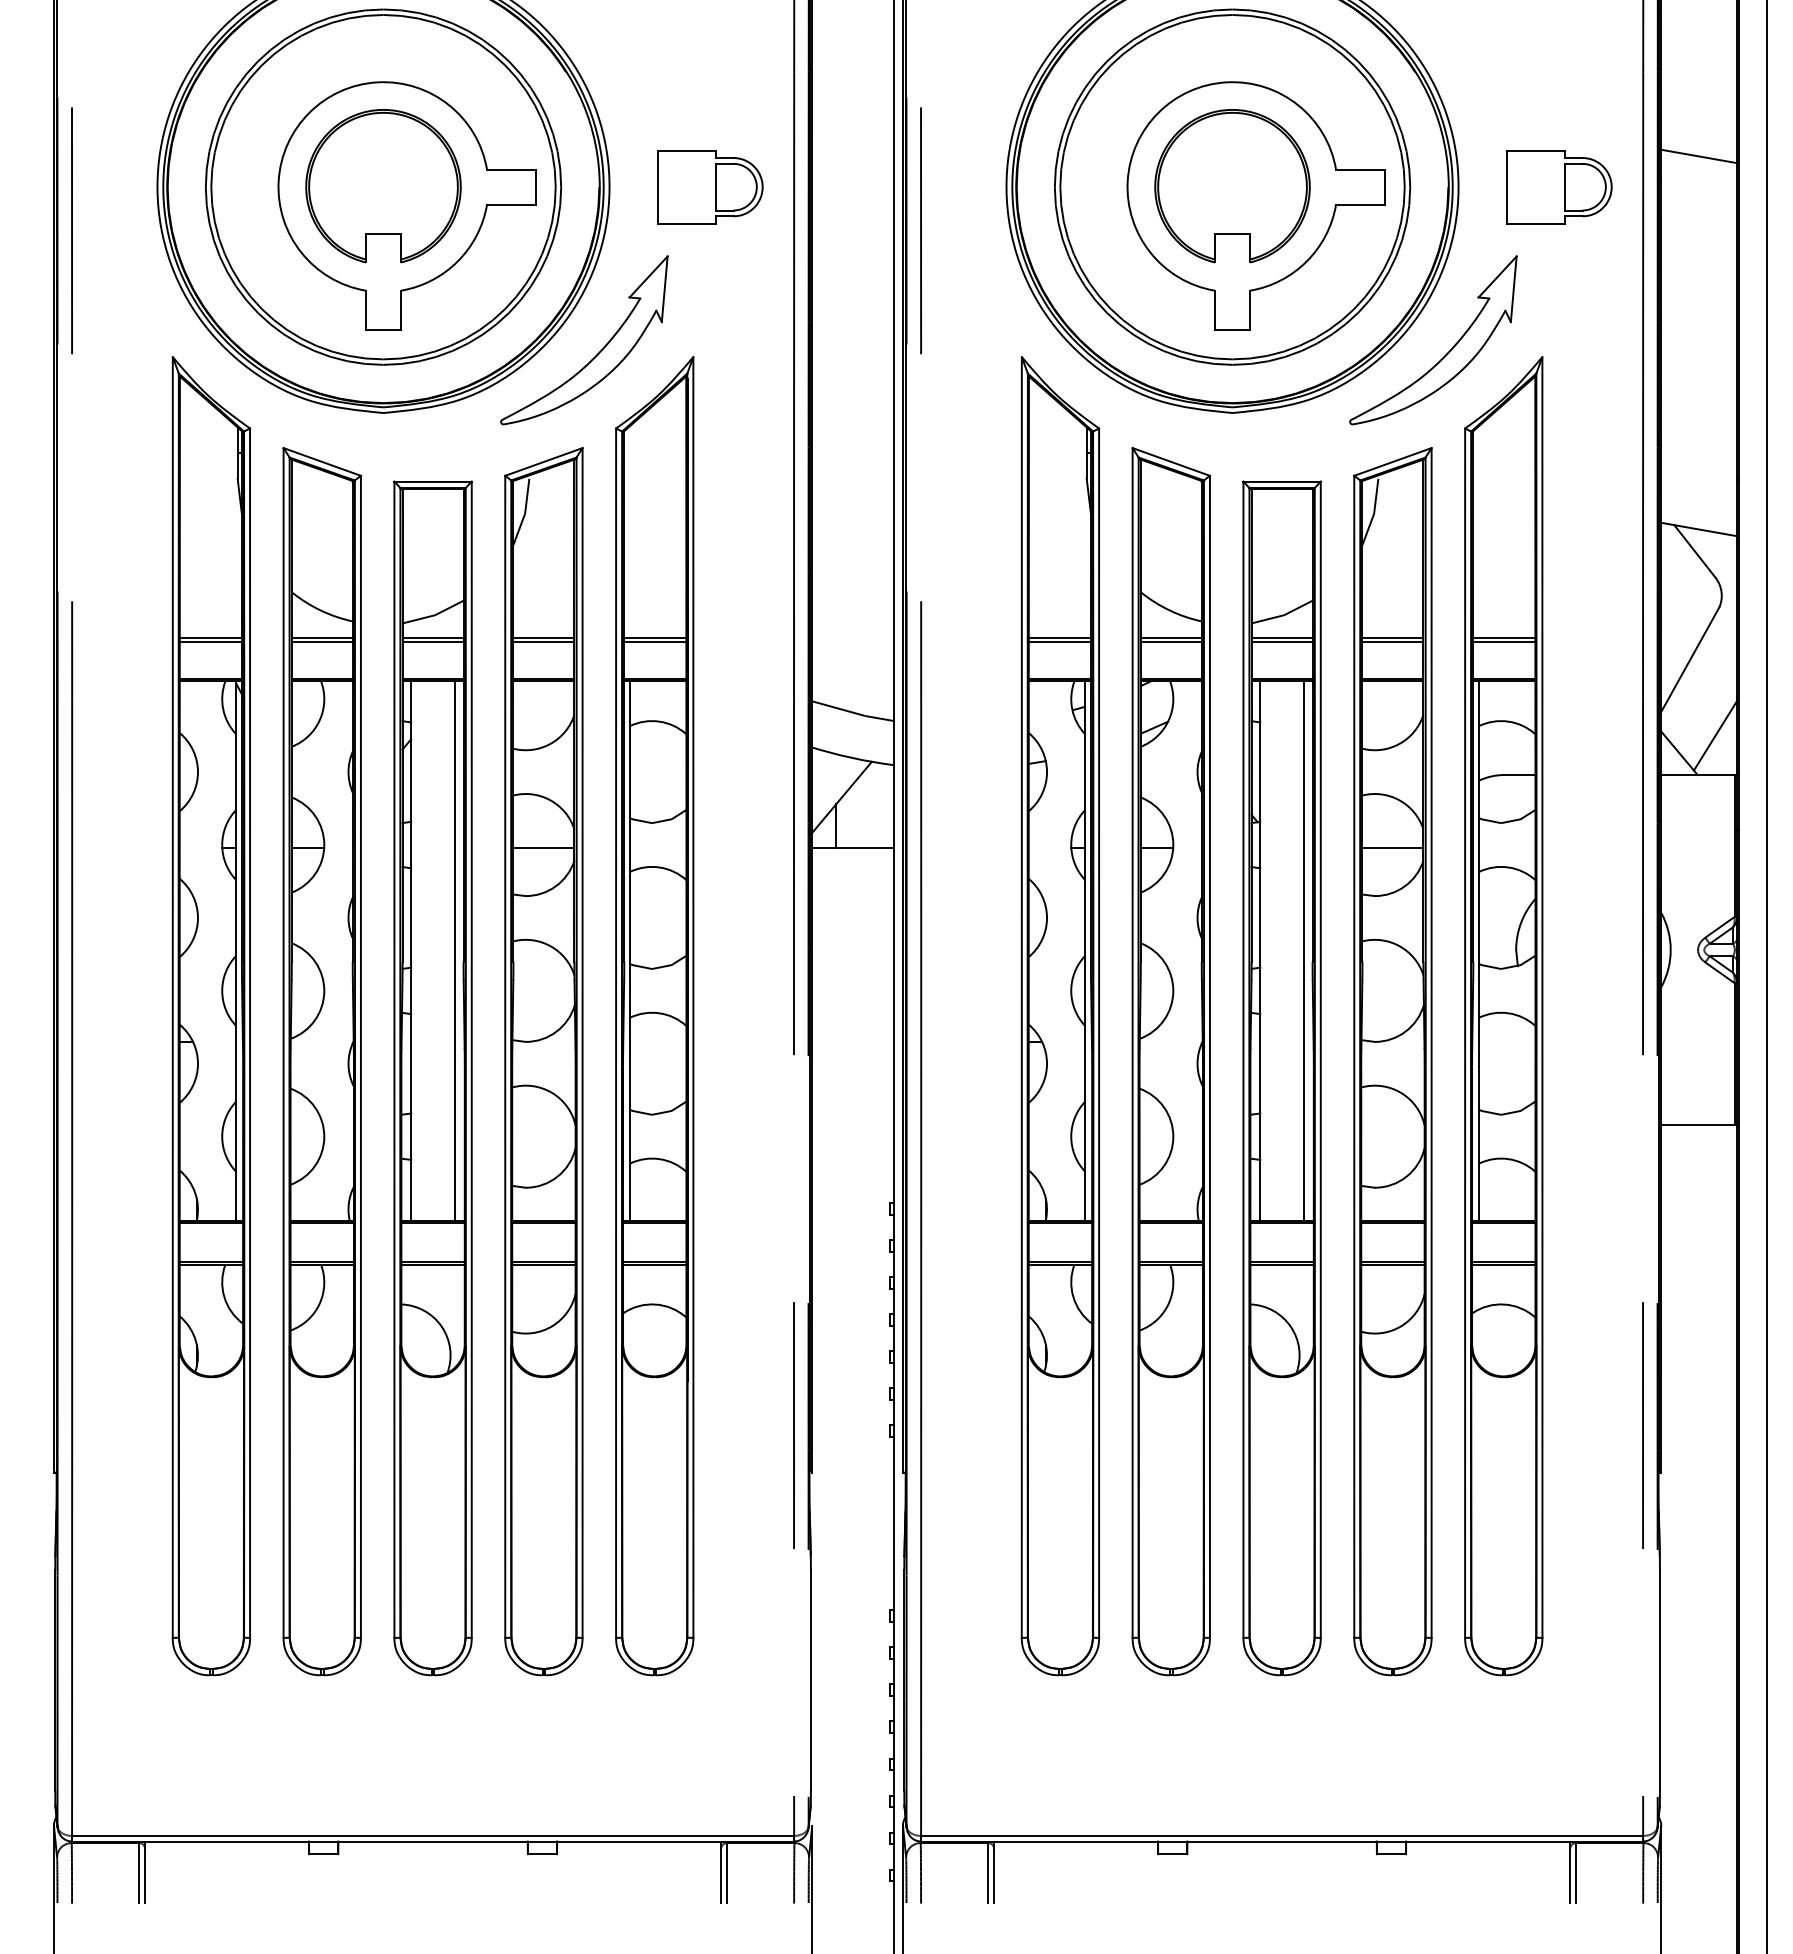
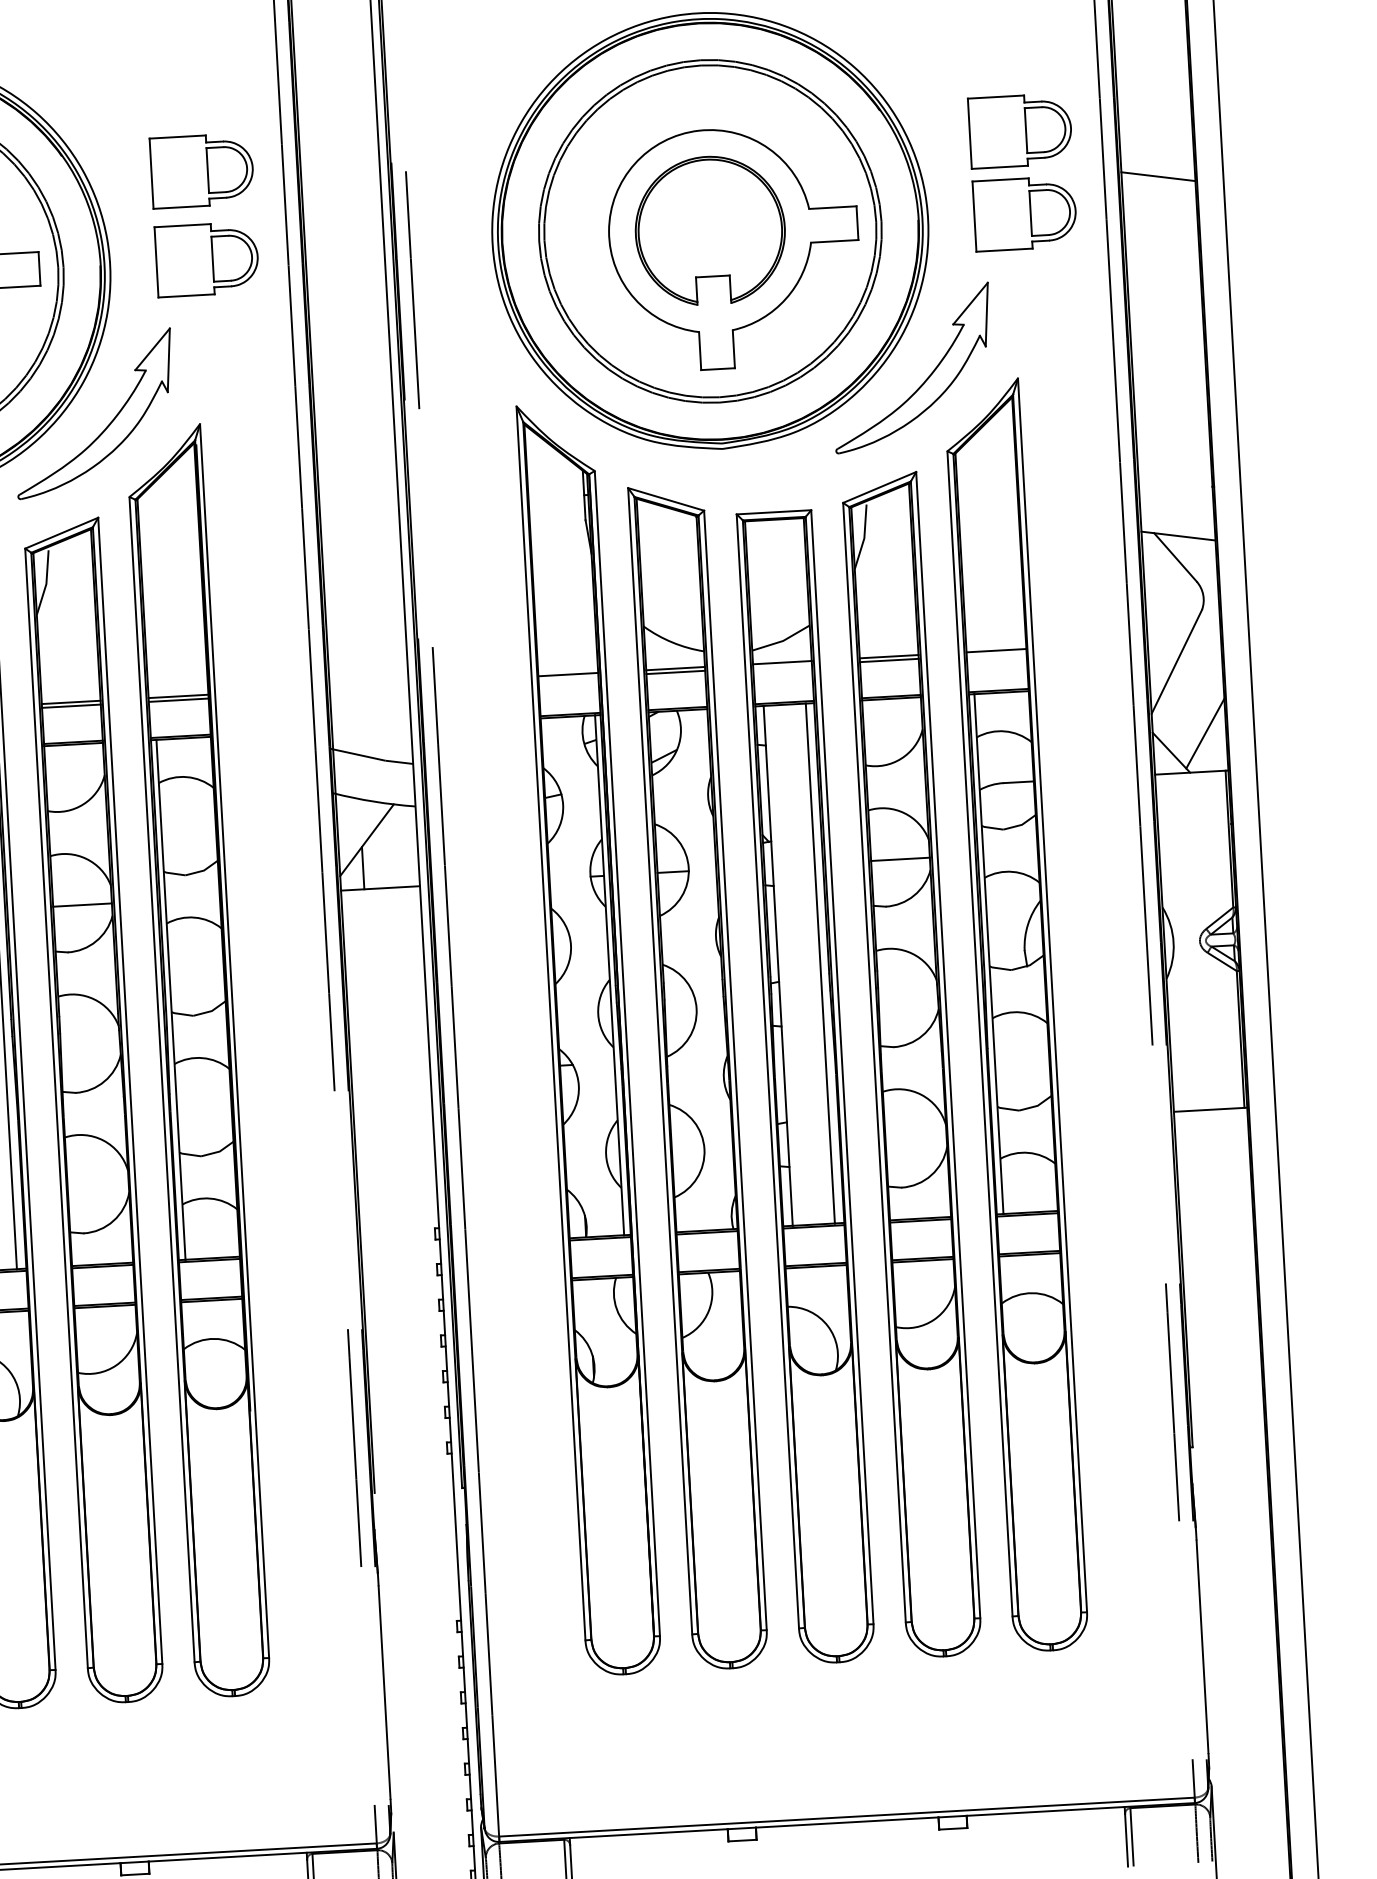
part: (710, 95) -> (202, 171), added
part: (1559, 101) -> (1020, 131), added
line: (1059, 641) -> (568, 678), removed
line: (1281, 641) -> (782, 666), removed
line: (1504, 641) -> (996, 654), removed

